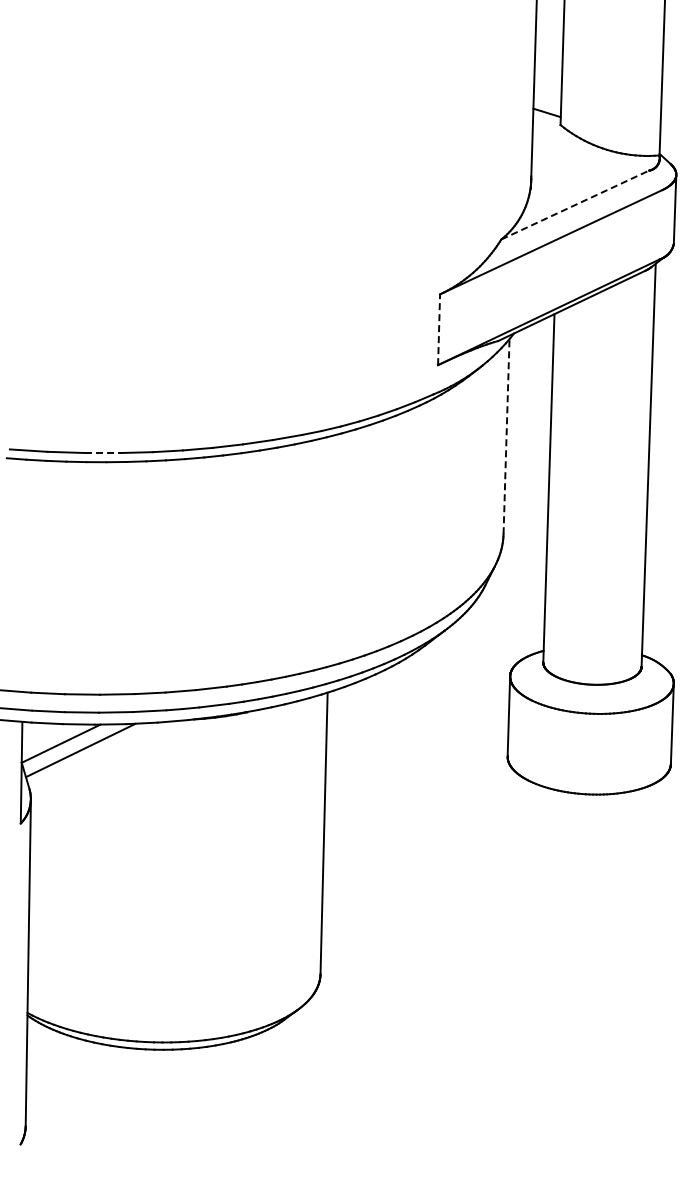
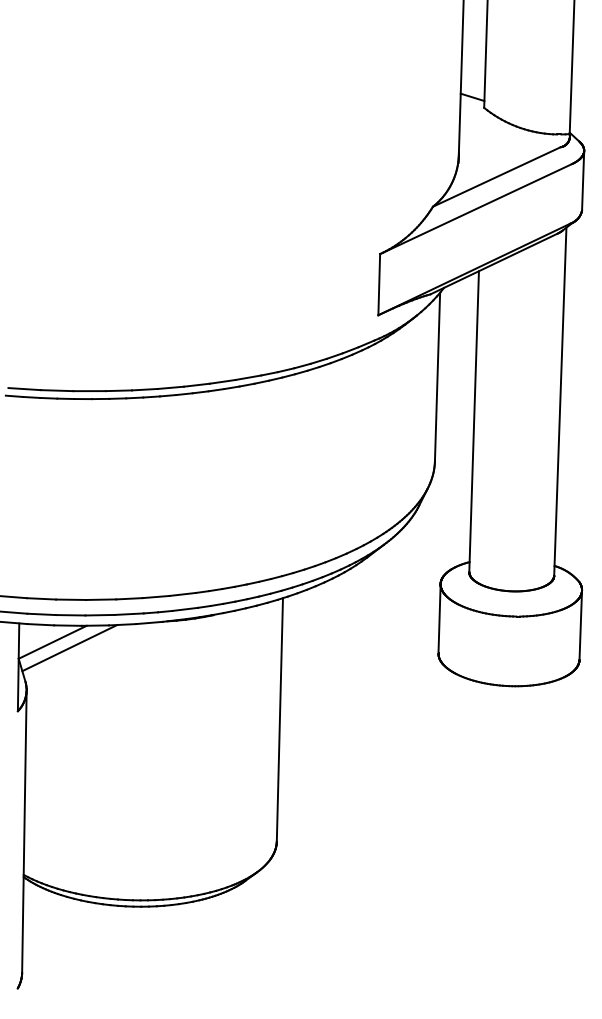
line: (575, 205) -> (497, 177), dashed -> solid
line: (439, 329) -> (379, 284), dashed -> solid
line: (506, 436) -> (437, 376), dashed -> solid
line: (103, 452) -> (89, 390), dashed -> solid

